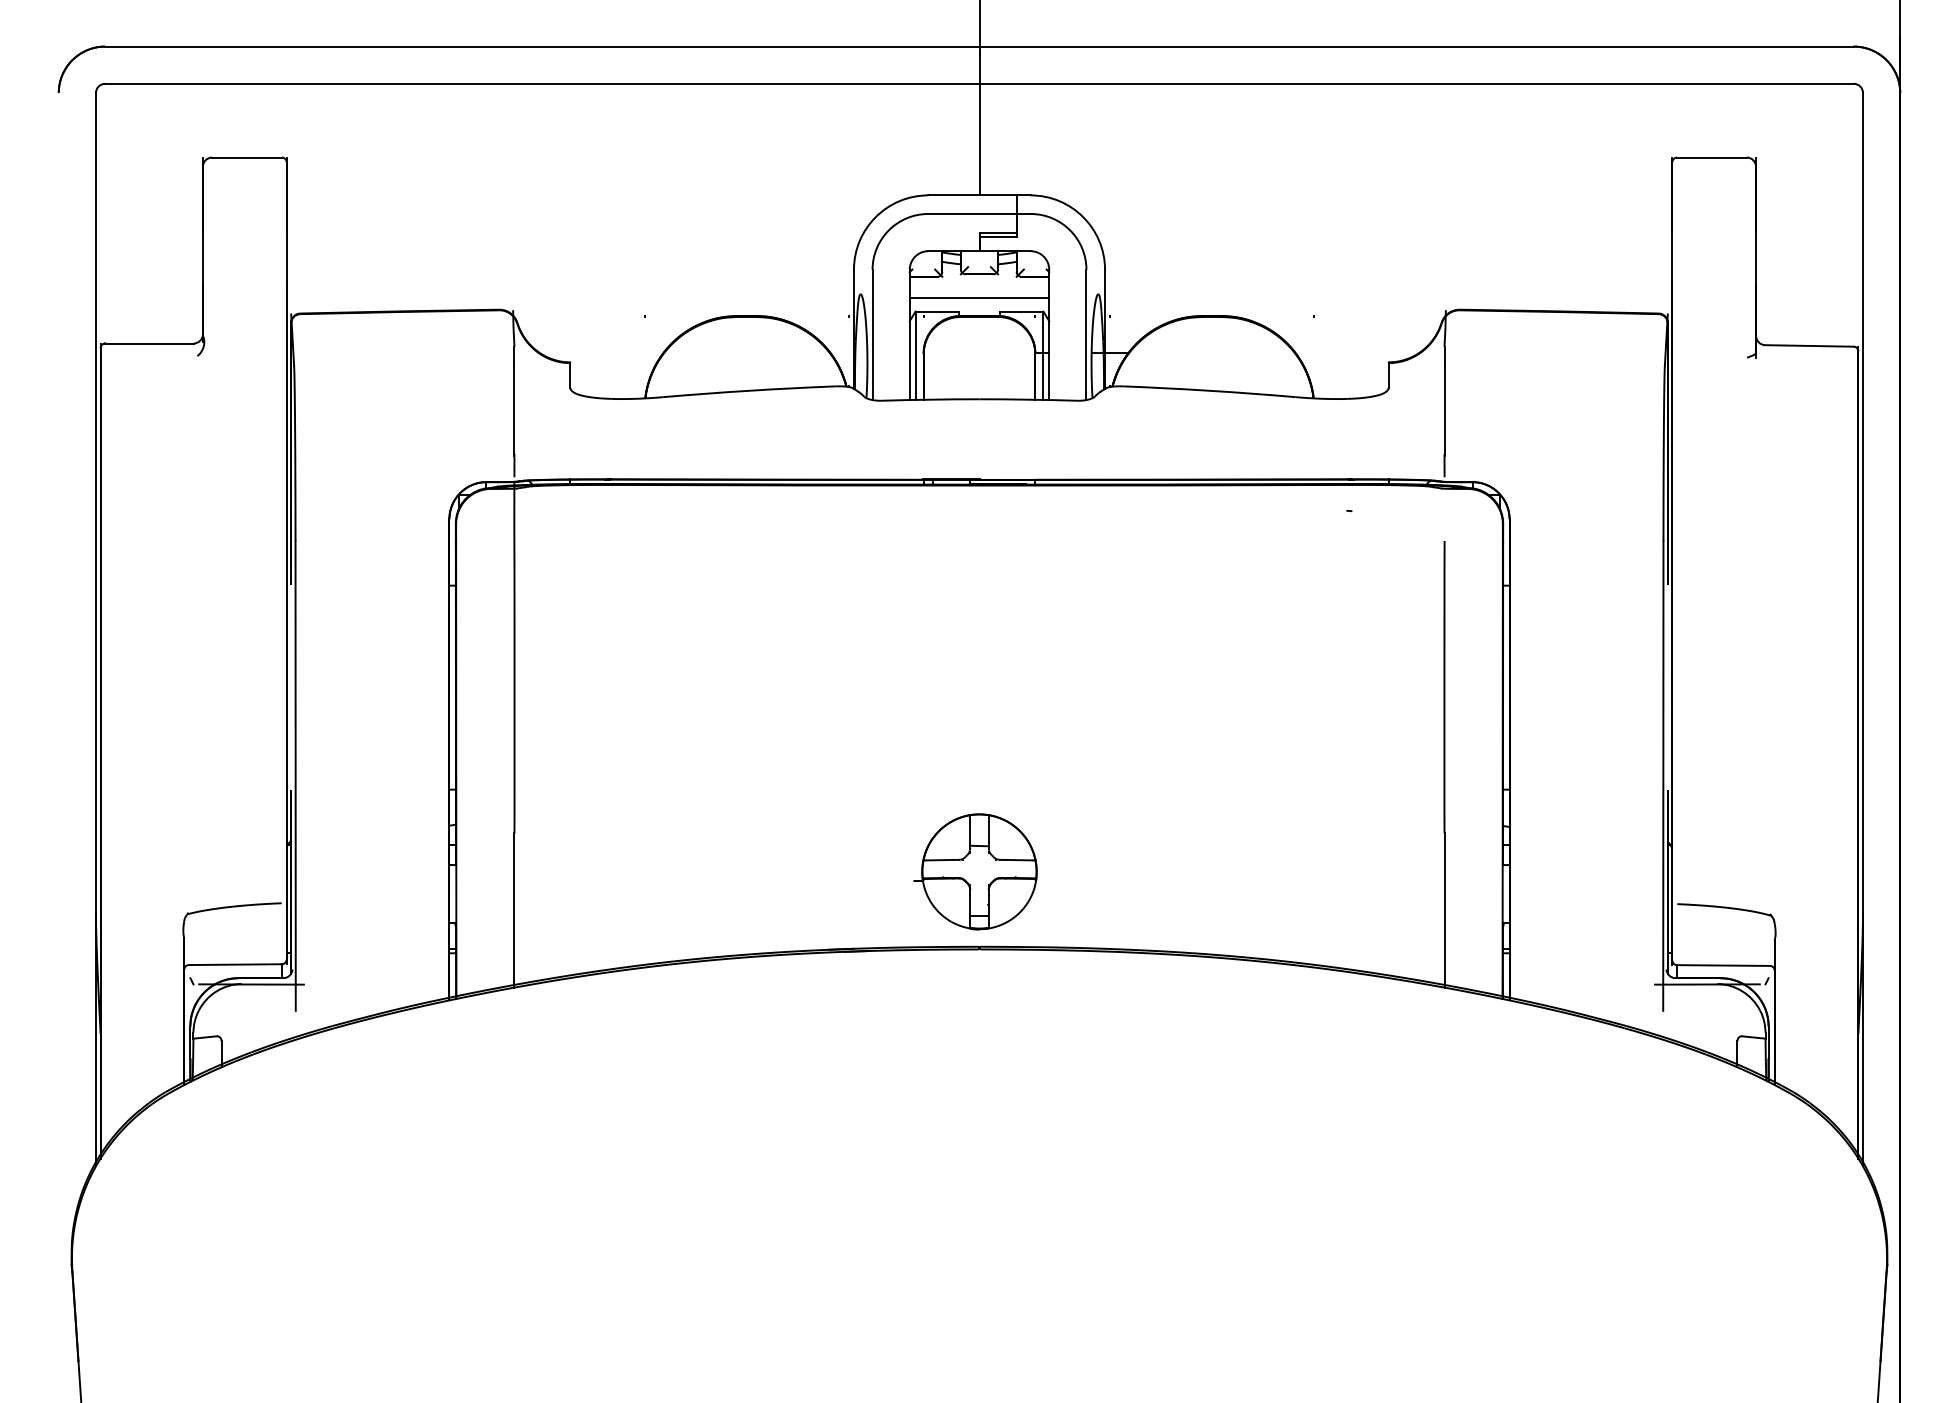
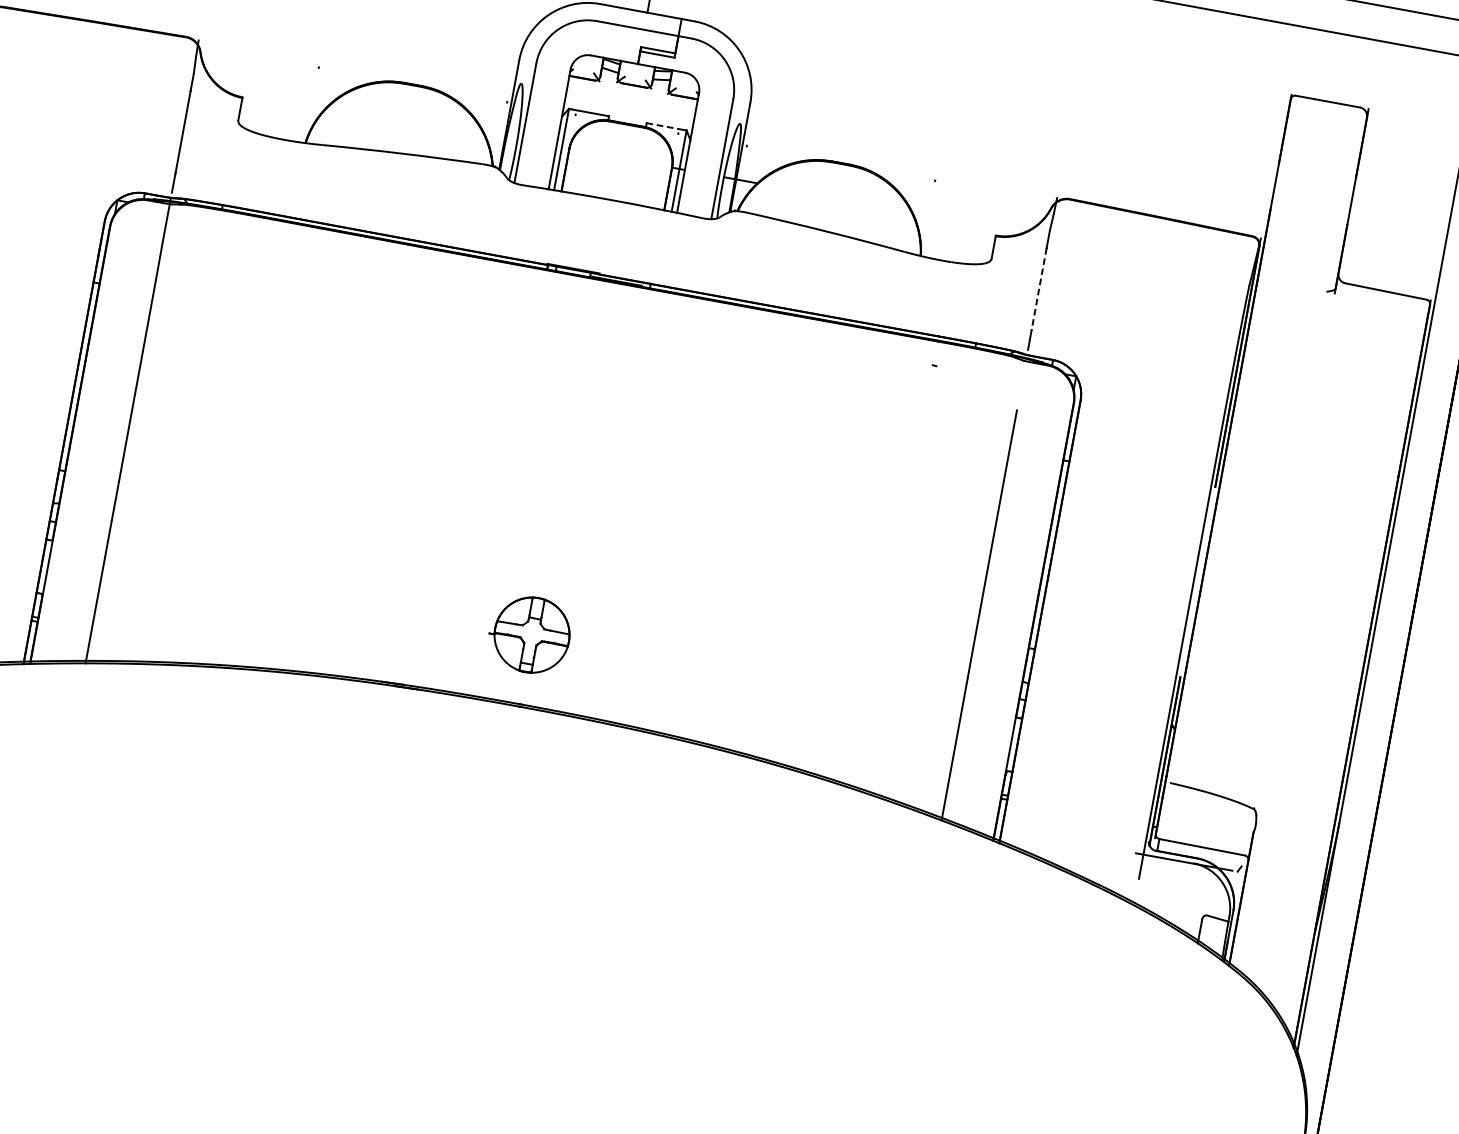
line: (979, 297) -> (630, 106), removed
line: (1020, 311) -> (665, 126), solid -> dashed
line: (1444, 410) -> (1039, 289), solid -> dashed
part: (975, 871) -> (529, 634), size x0.7

